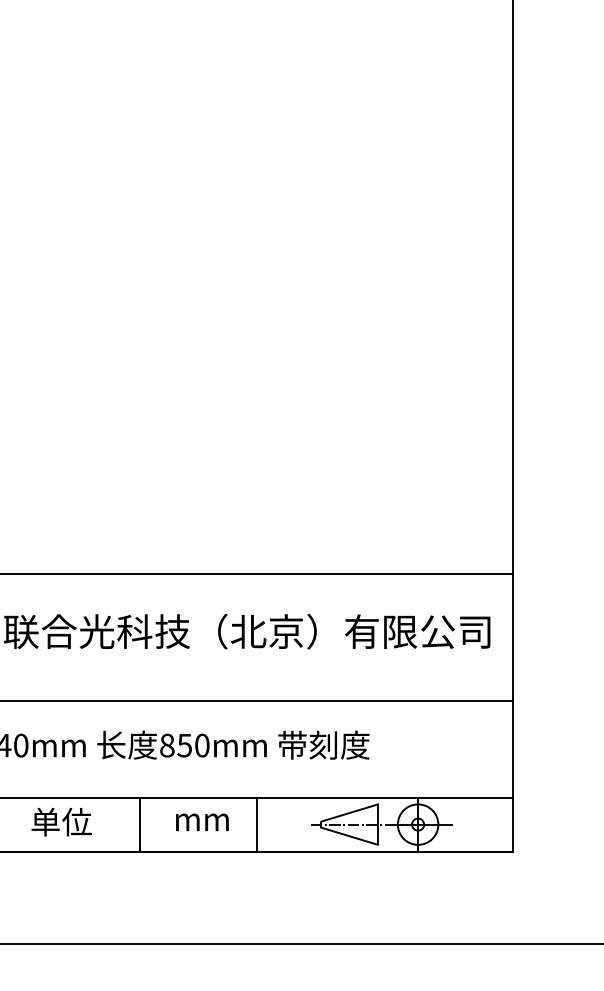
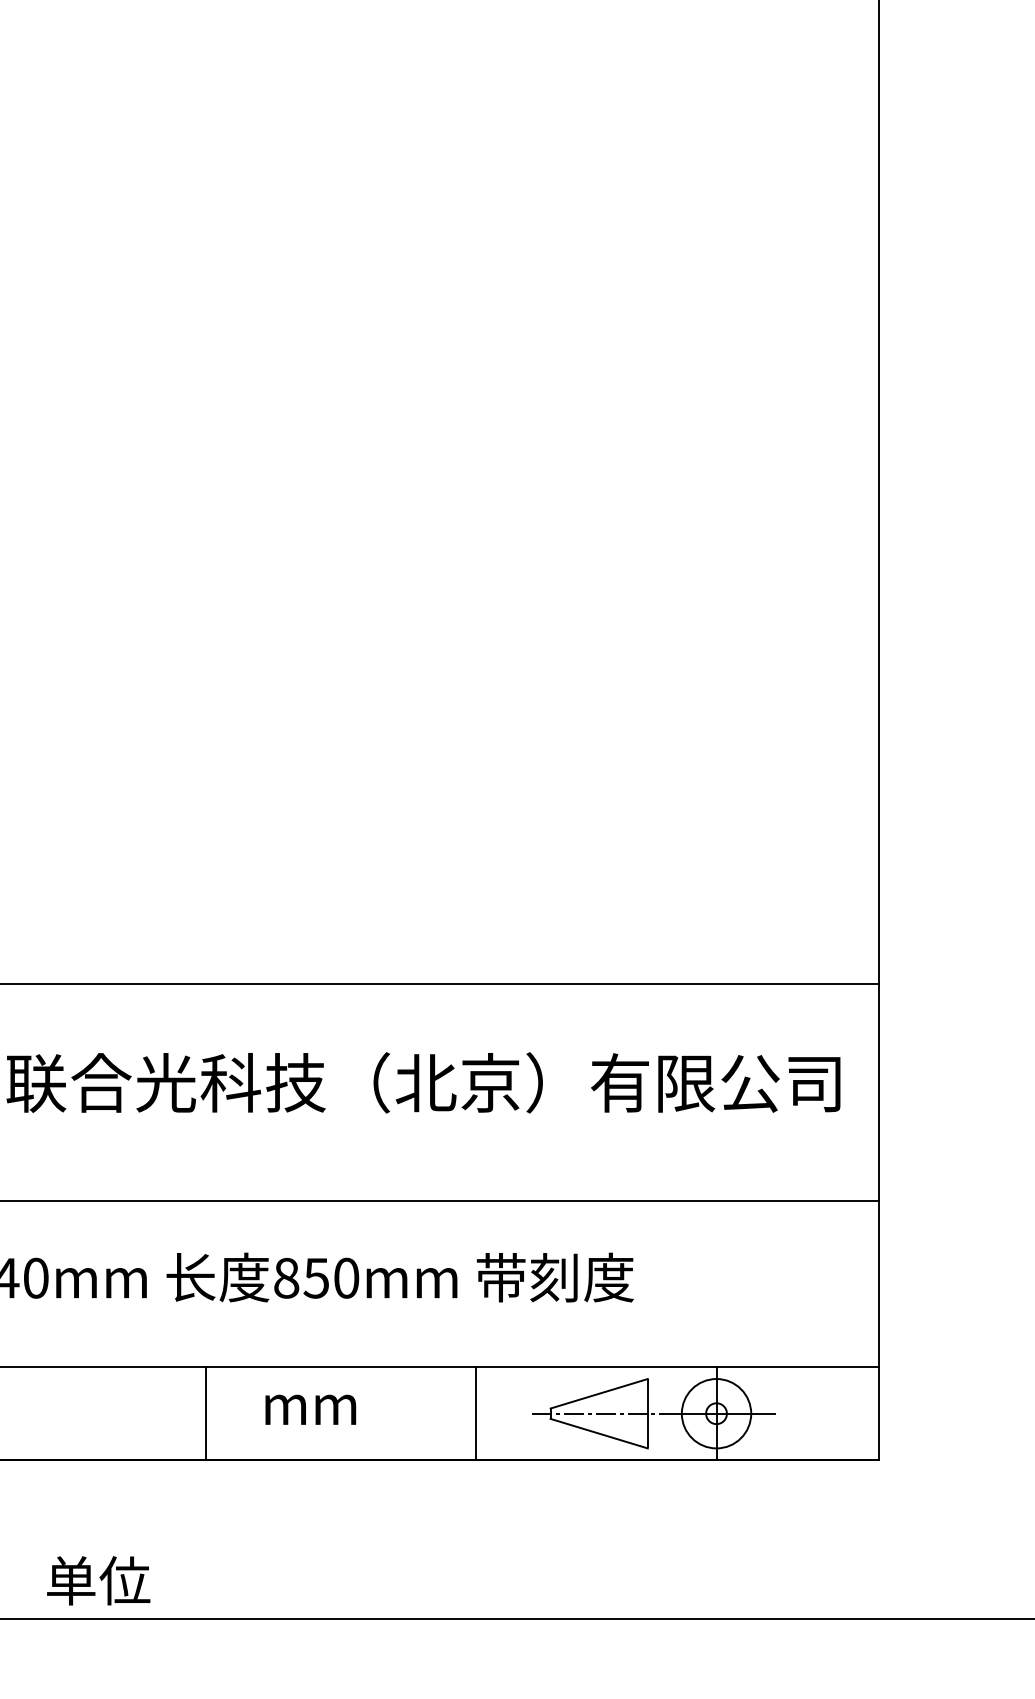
text: (61, 821) -> (98, 1579), moved
text: (202, 822) -> (310, 1410), moved
line: (140, 824) -> (206, 1413), moved
line: (256, 824) -> (475, 1413), moved

